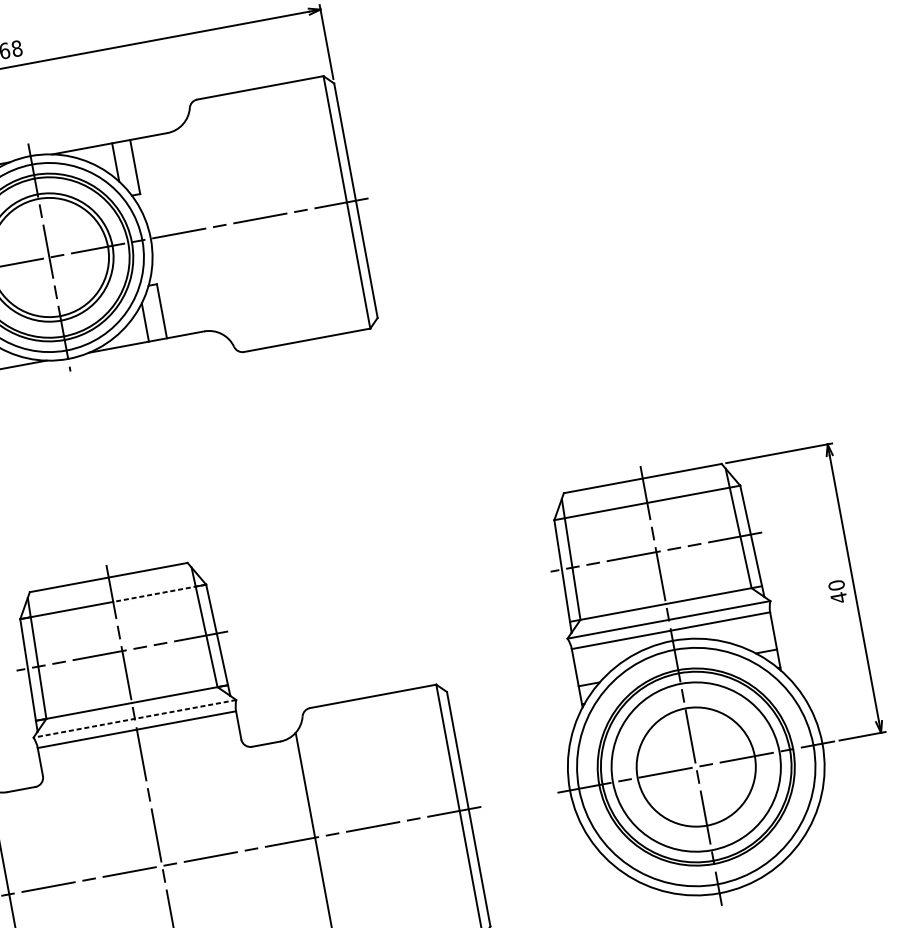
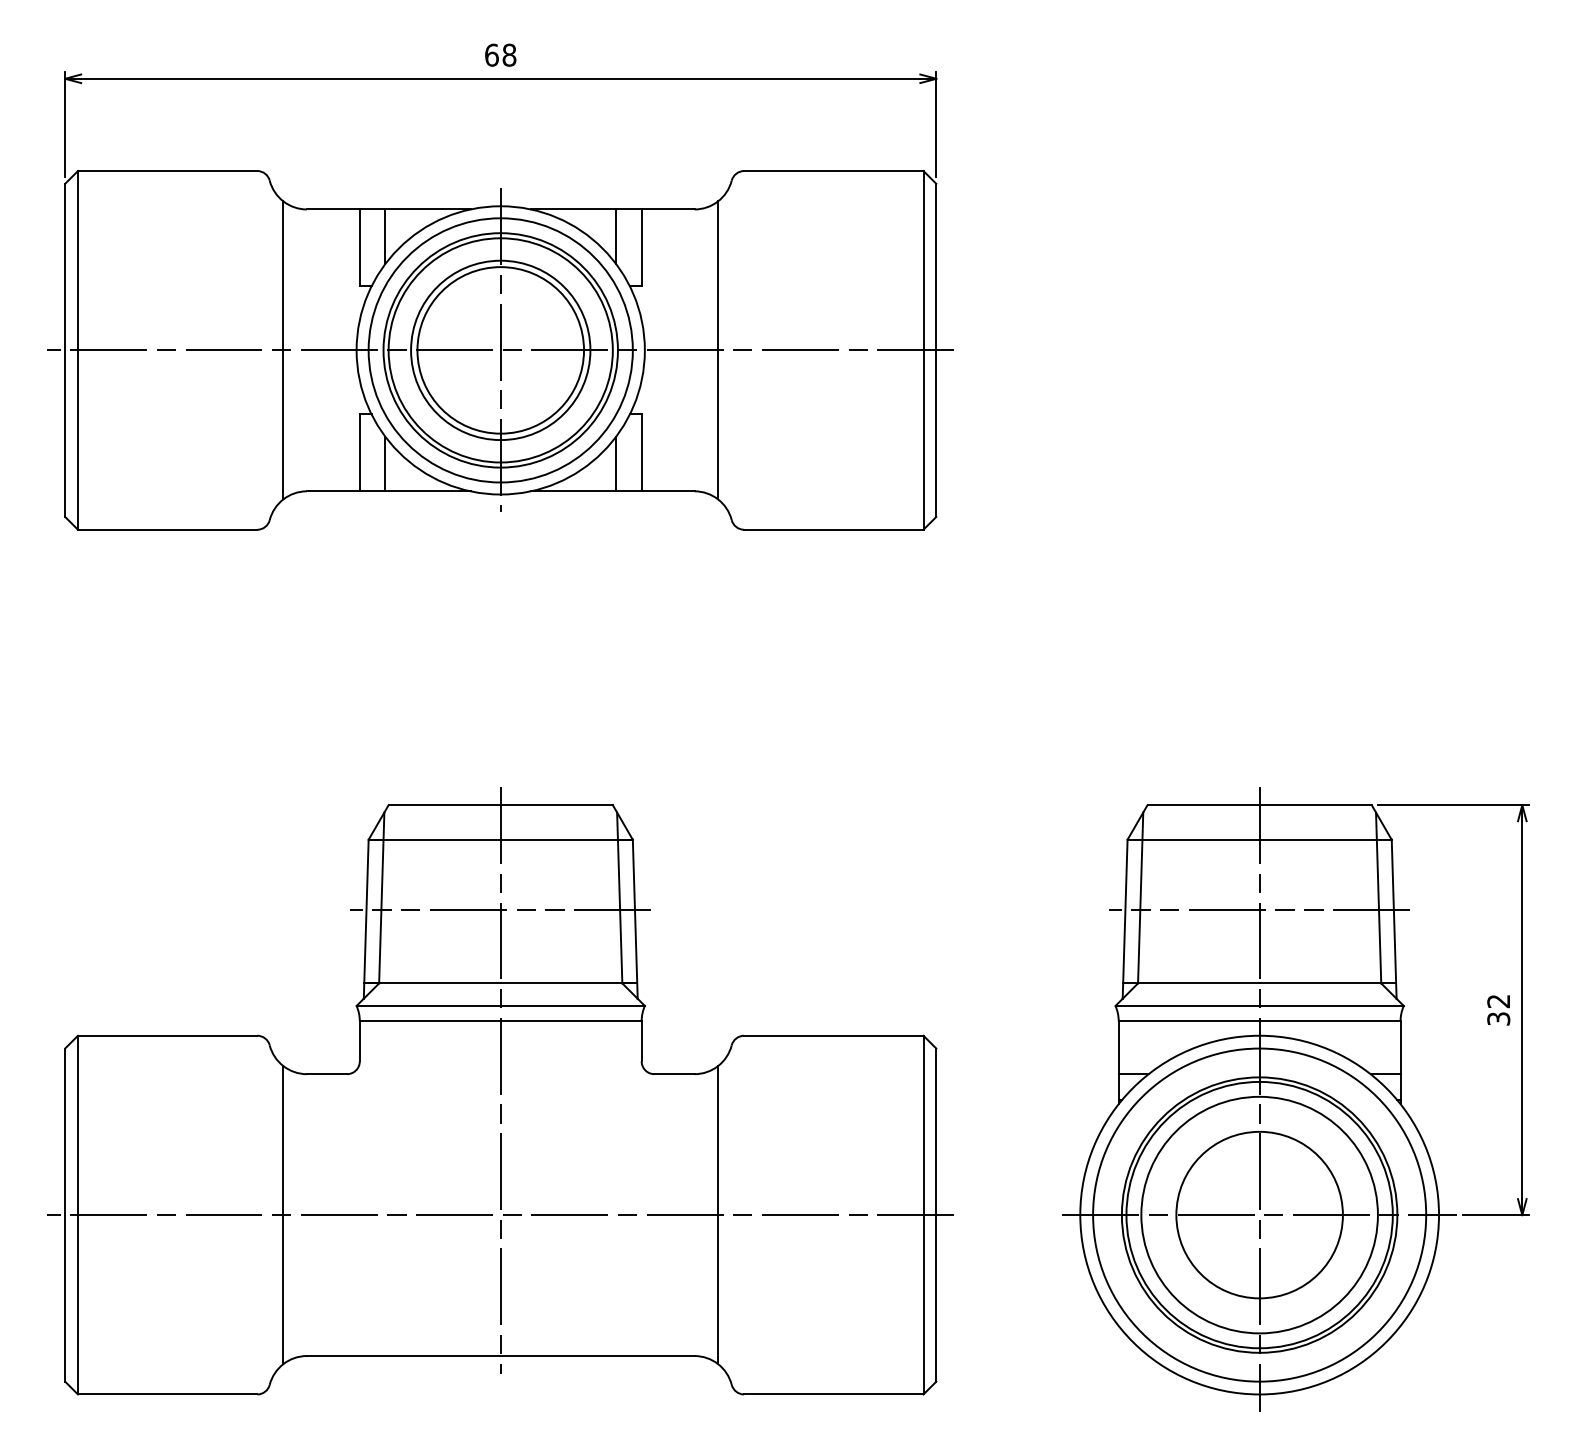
line: (202, 229) -> (718, 350), added
text: (837, 591) -> (1498, 1010), 40 -> 32
line: (159, 593) -> (566, 839), dashed -> solid
line: (134, 718) -> (500, 1005), dashed -> solid

